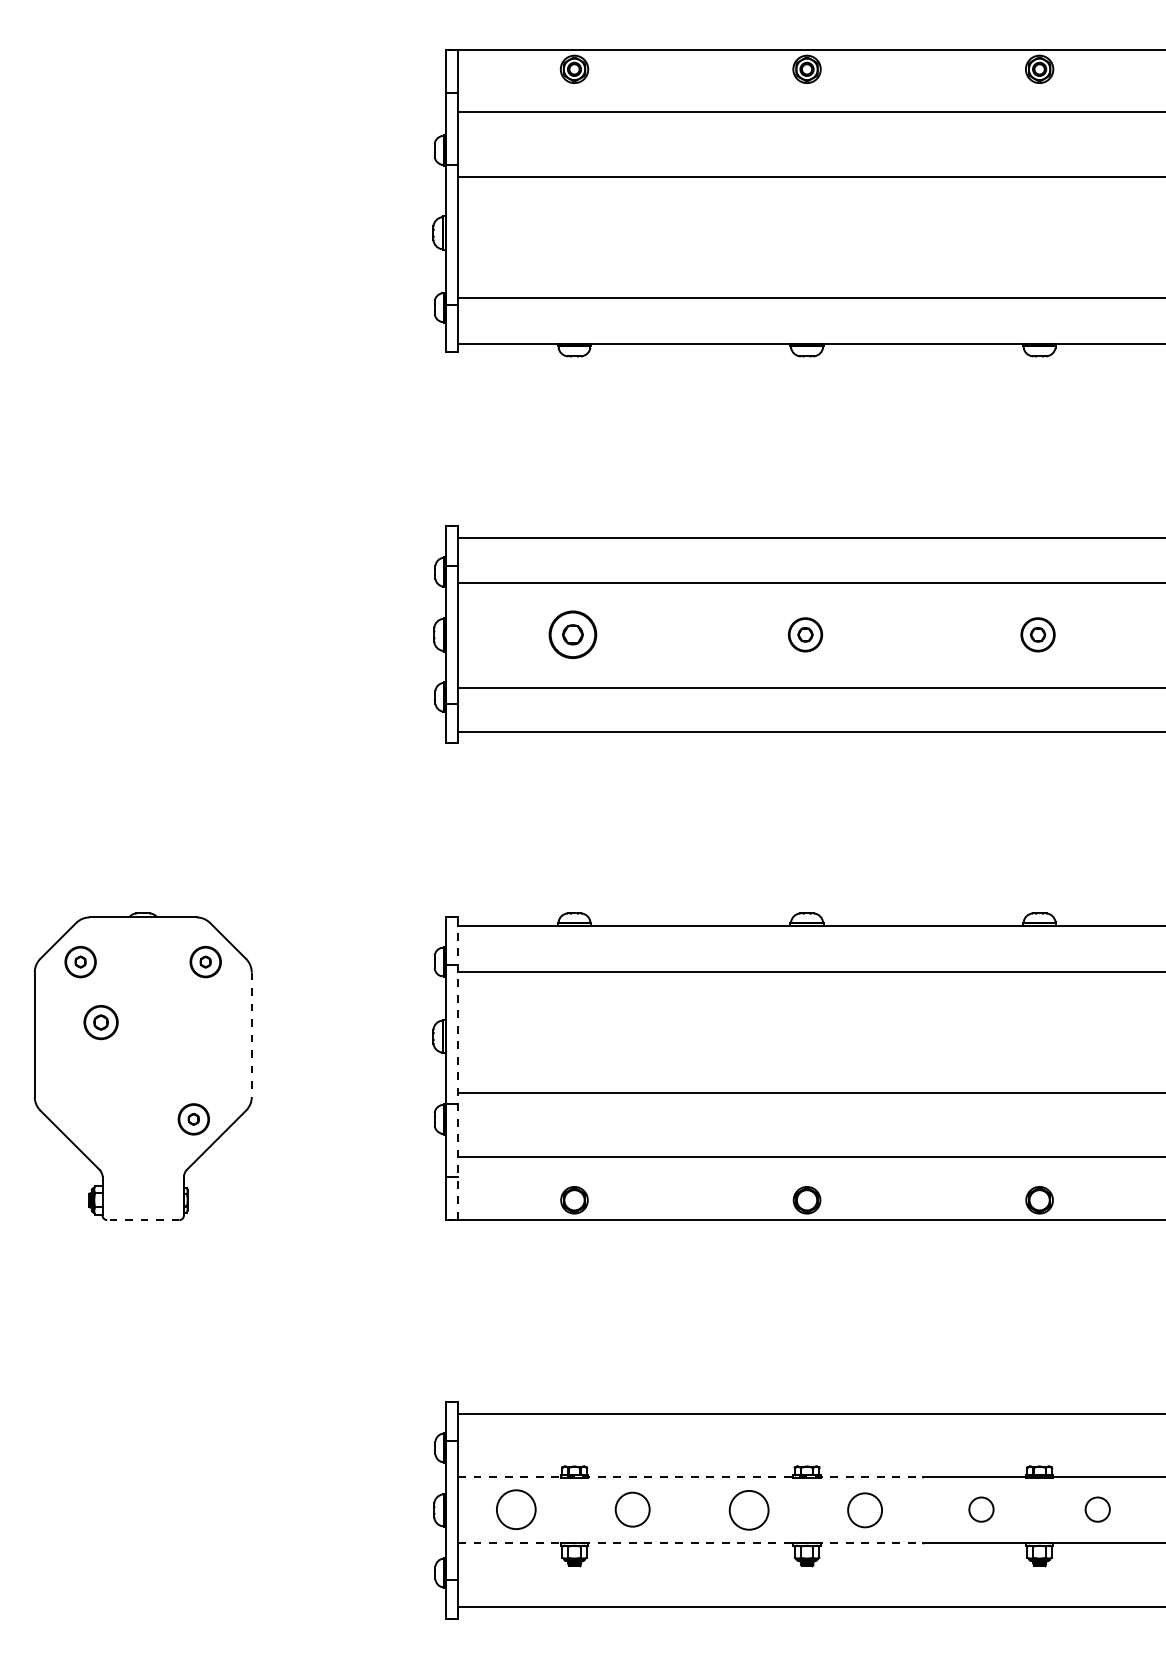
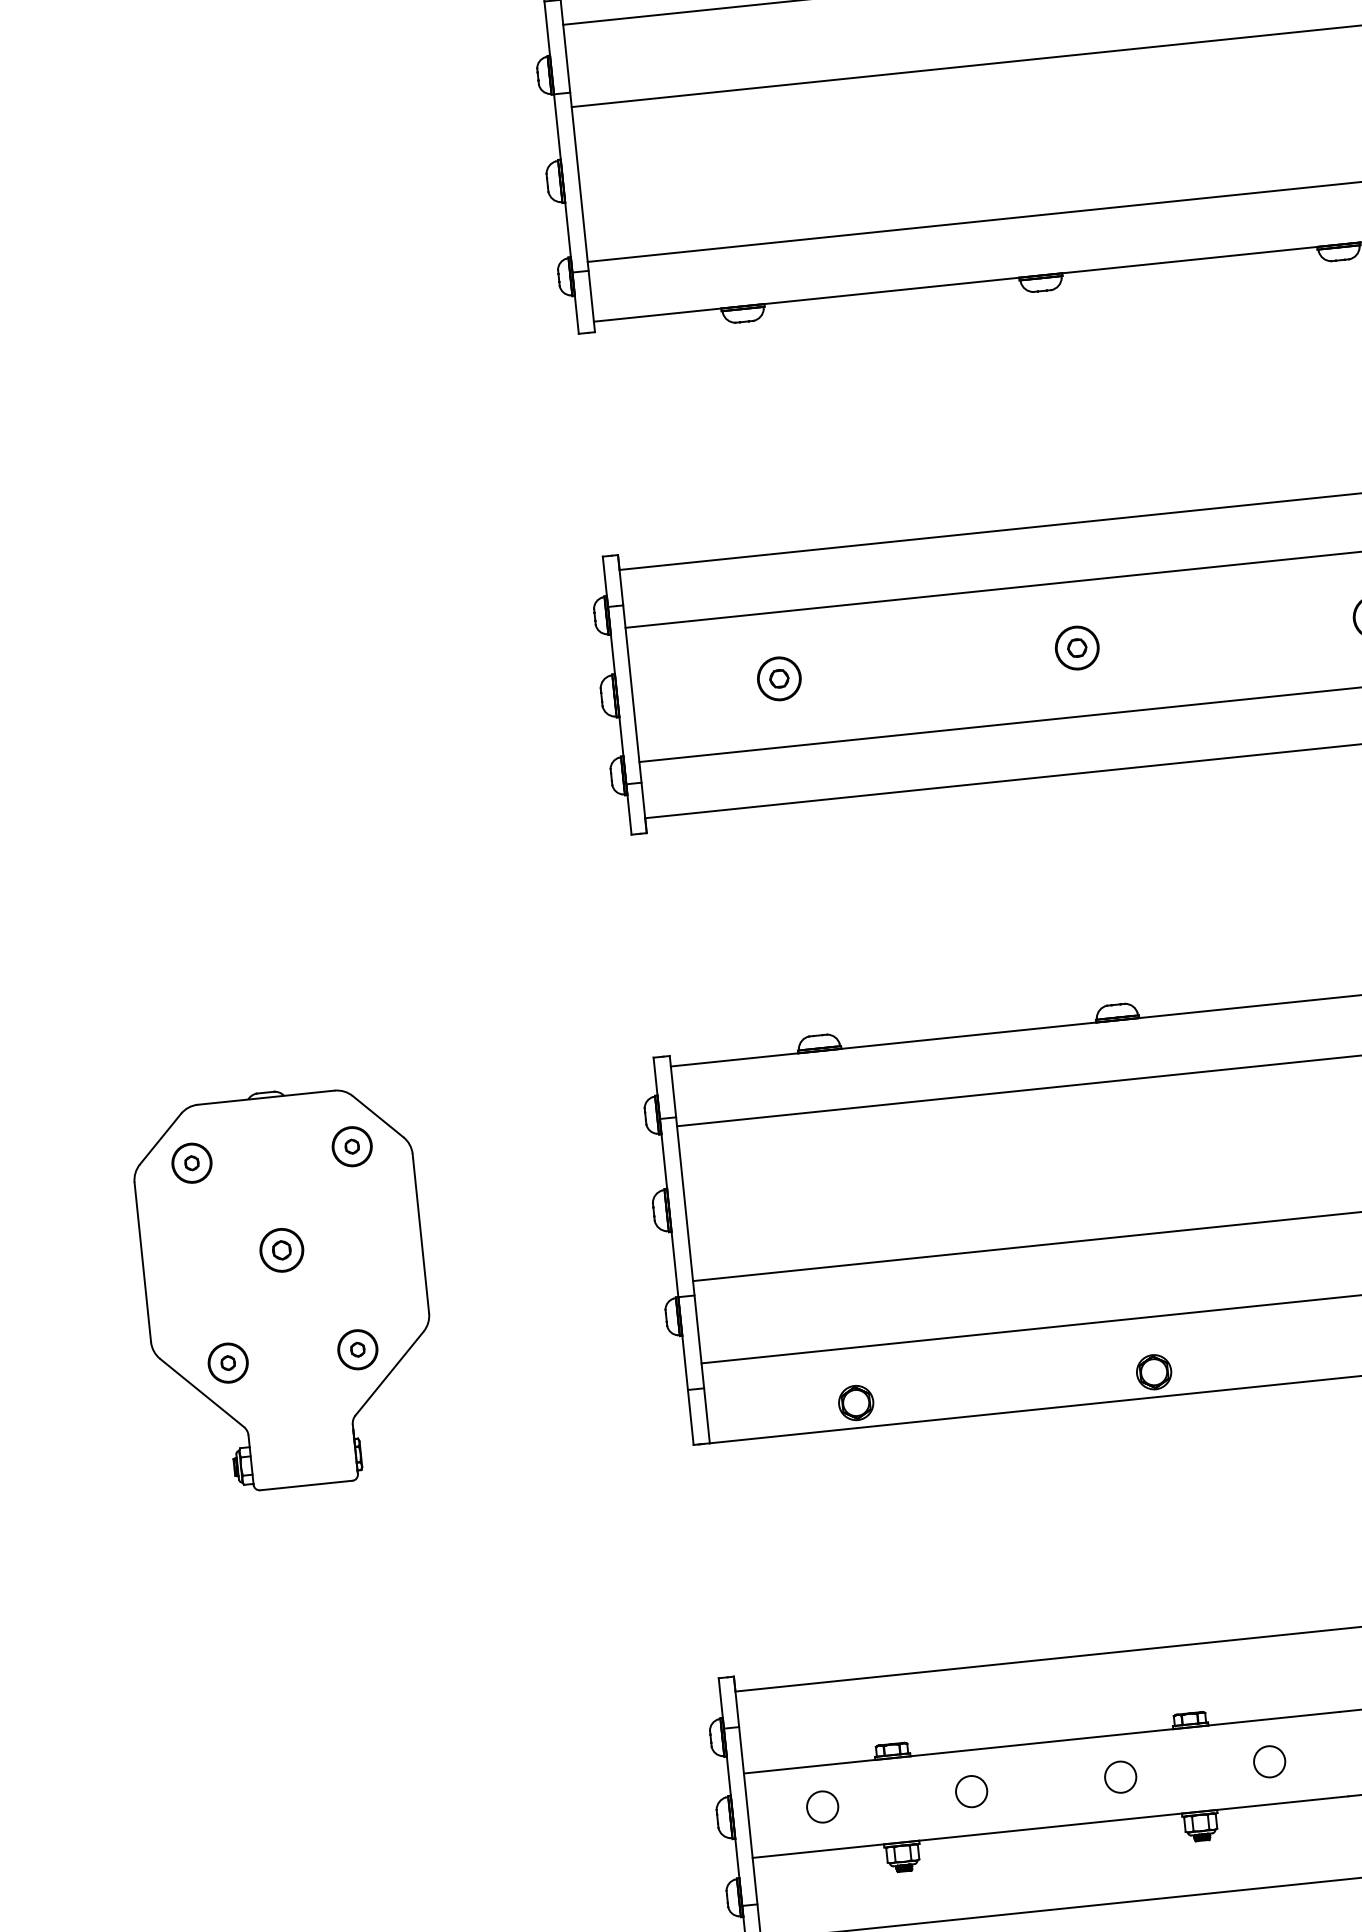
part: (572, 634) -> (778, 678), size x0.71
part: (100, 1022) -> (281, 1250), moved
line: (251, 1035) -> (420, 1234), dashed -> solid
line: (458, 1072) -> (690, 1254), dashed -> solid
part: (92, 1119) -> (228, 1363), added
line: (142, 1220) -> (305, 1486), dashed -> solid
line: (690, 1477) -> (1041, 1742), dashed -> solid
circle: (516, 1509) -> (822, 1806), size x0.62
circle: (632, 1509) -> (971, 1791), size x0.71
circle: (748, 1510) -> (1120, 1777), size x0.62
circle: (865, 1510) -> (1270, 1761), size x0.71
line: (690, 1543) -> (1050, 1827), dashed -> solid

